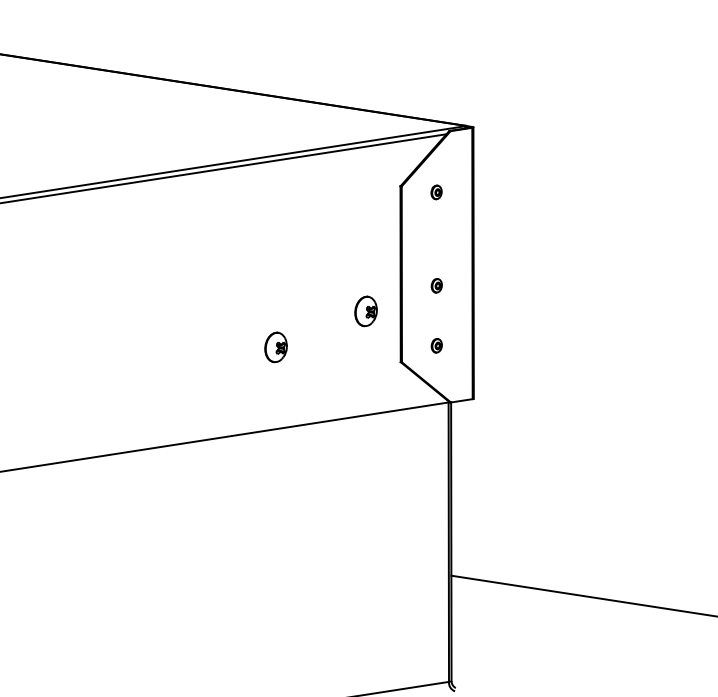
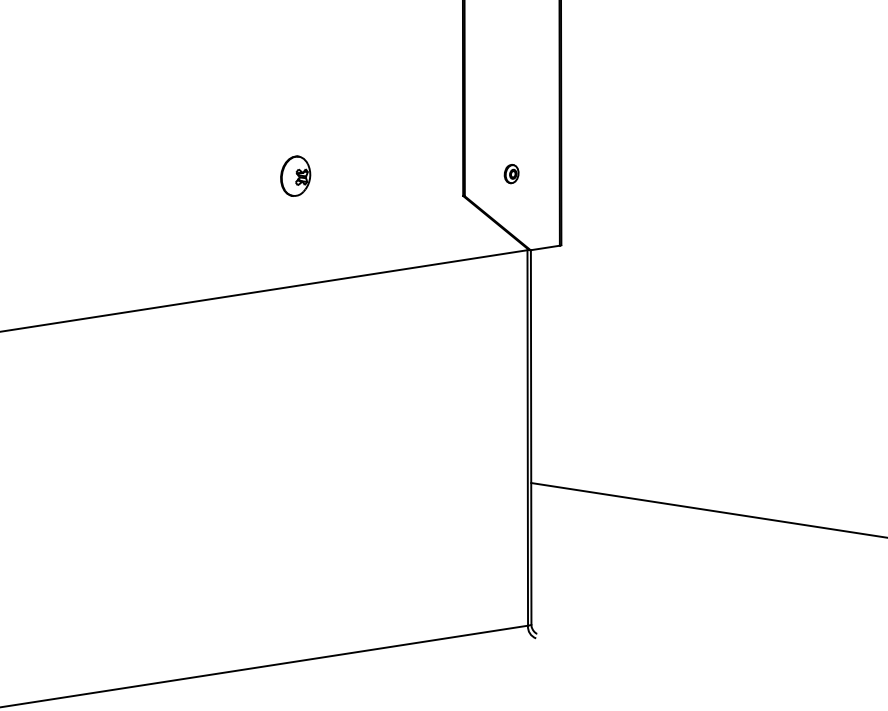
part: (436, 285) -> (511, 93), removed
part: (365, 311) -> (415, 127), removed

